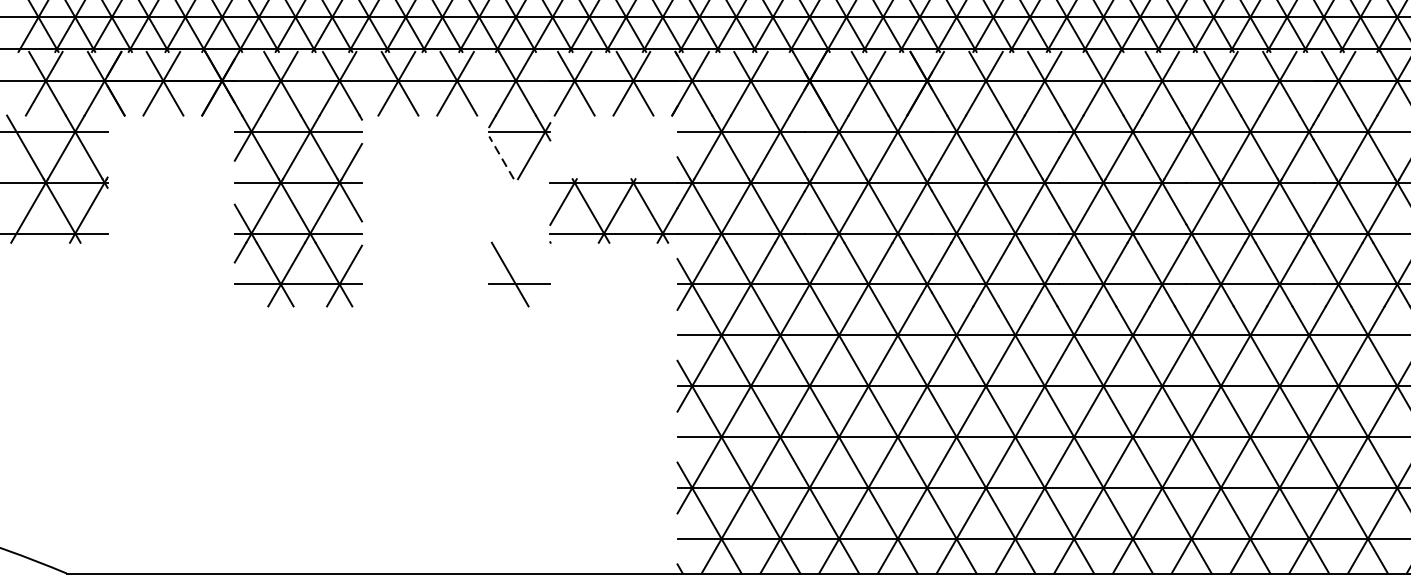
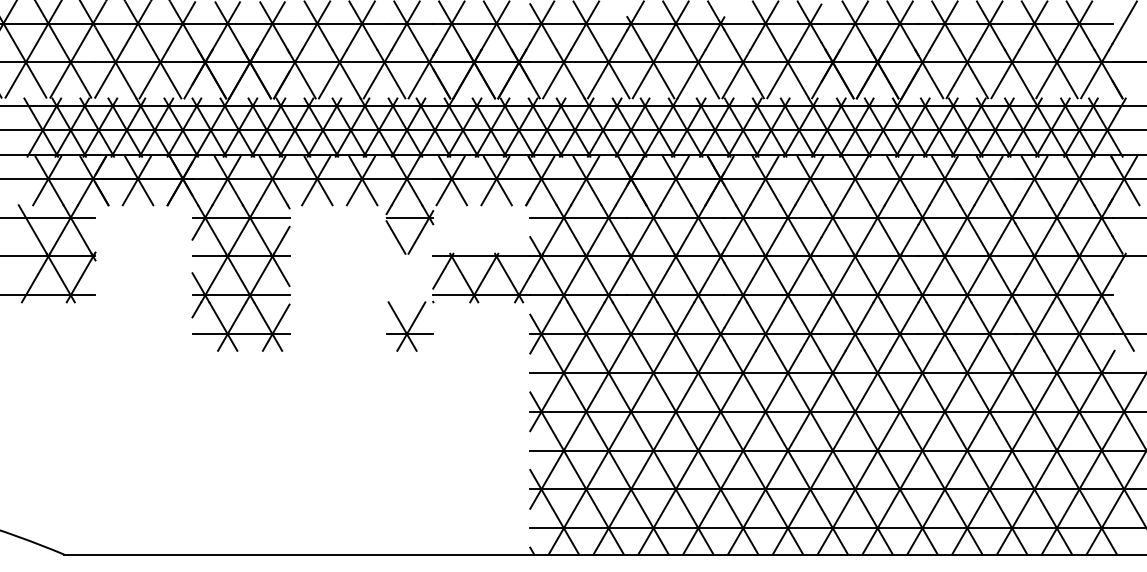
line: (502, 157) -> (396, 237), dashed -> solid
line: (521, 274) -> (411, 326), added

